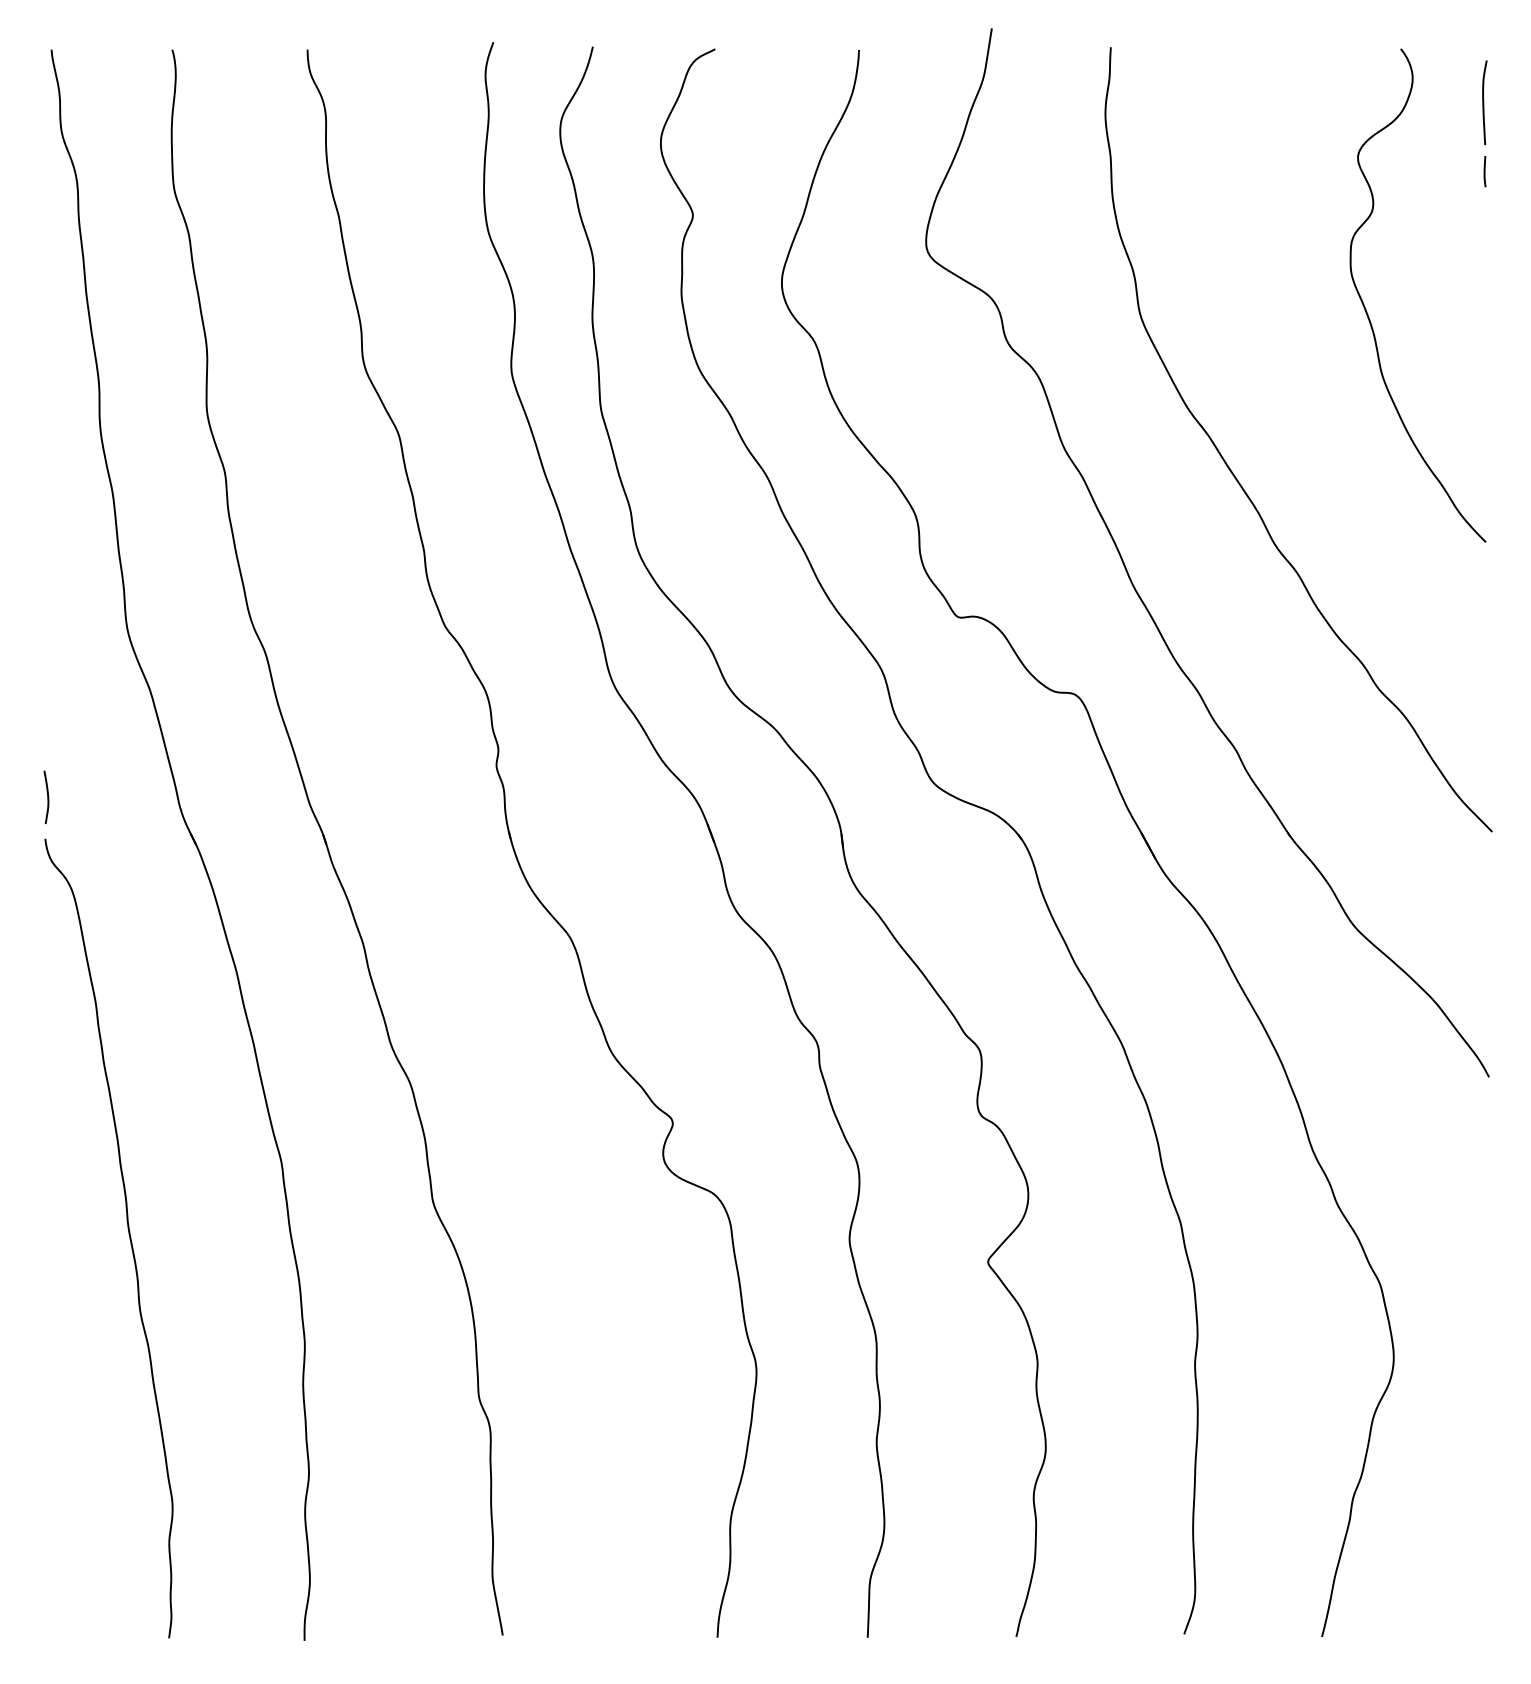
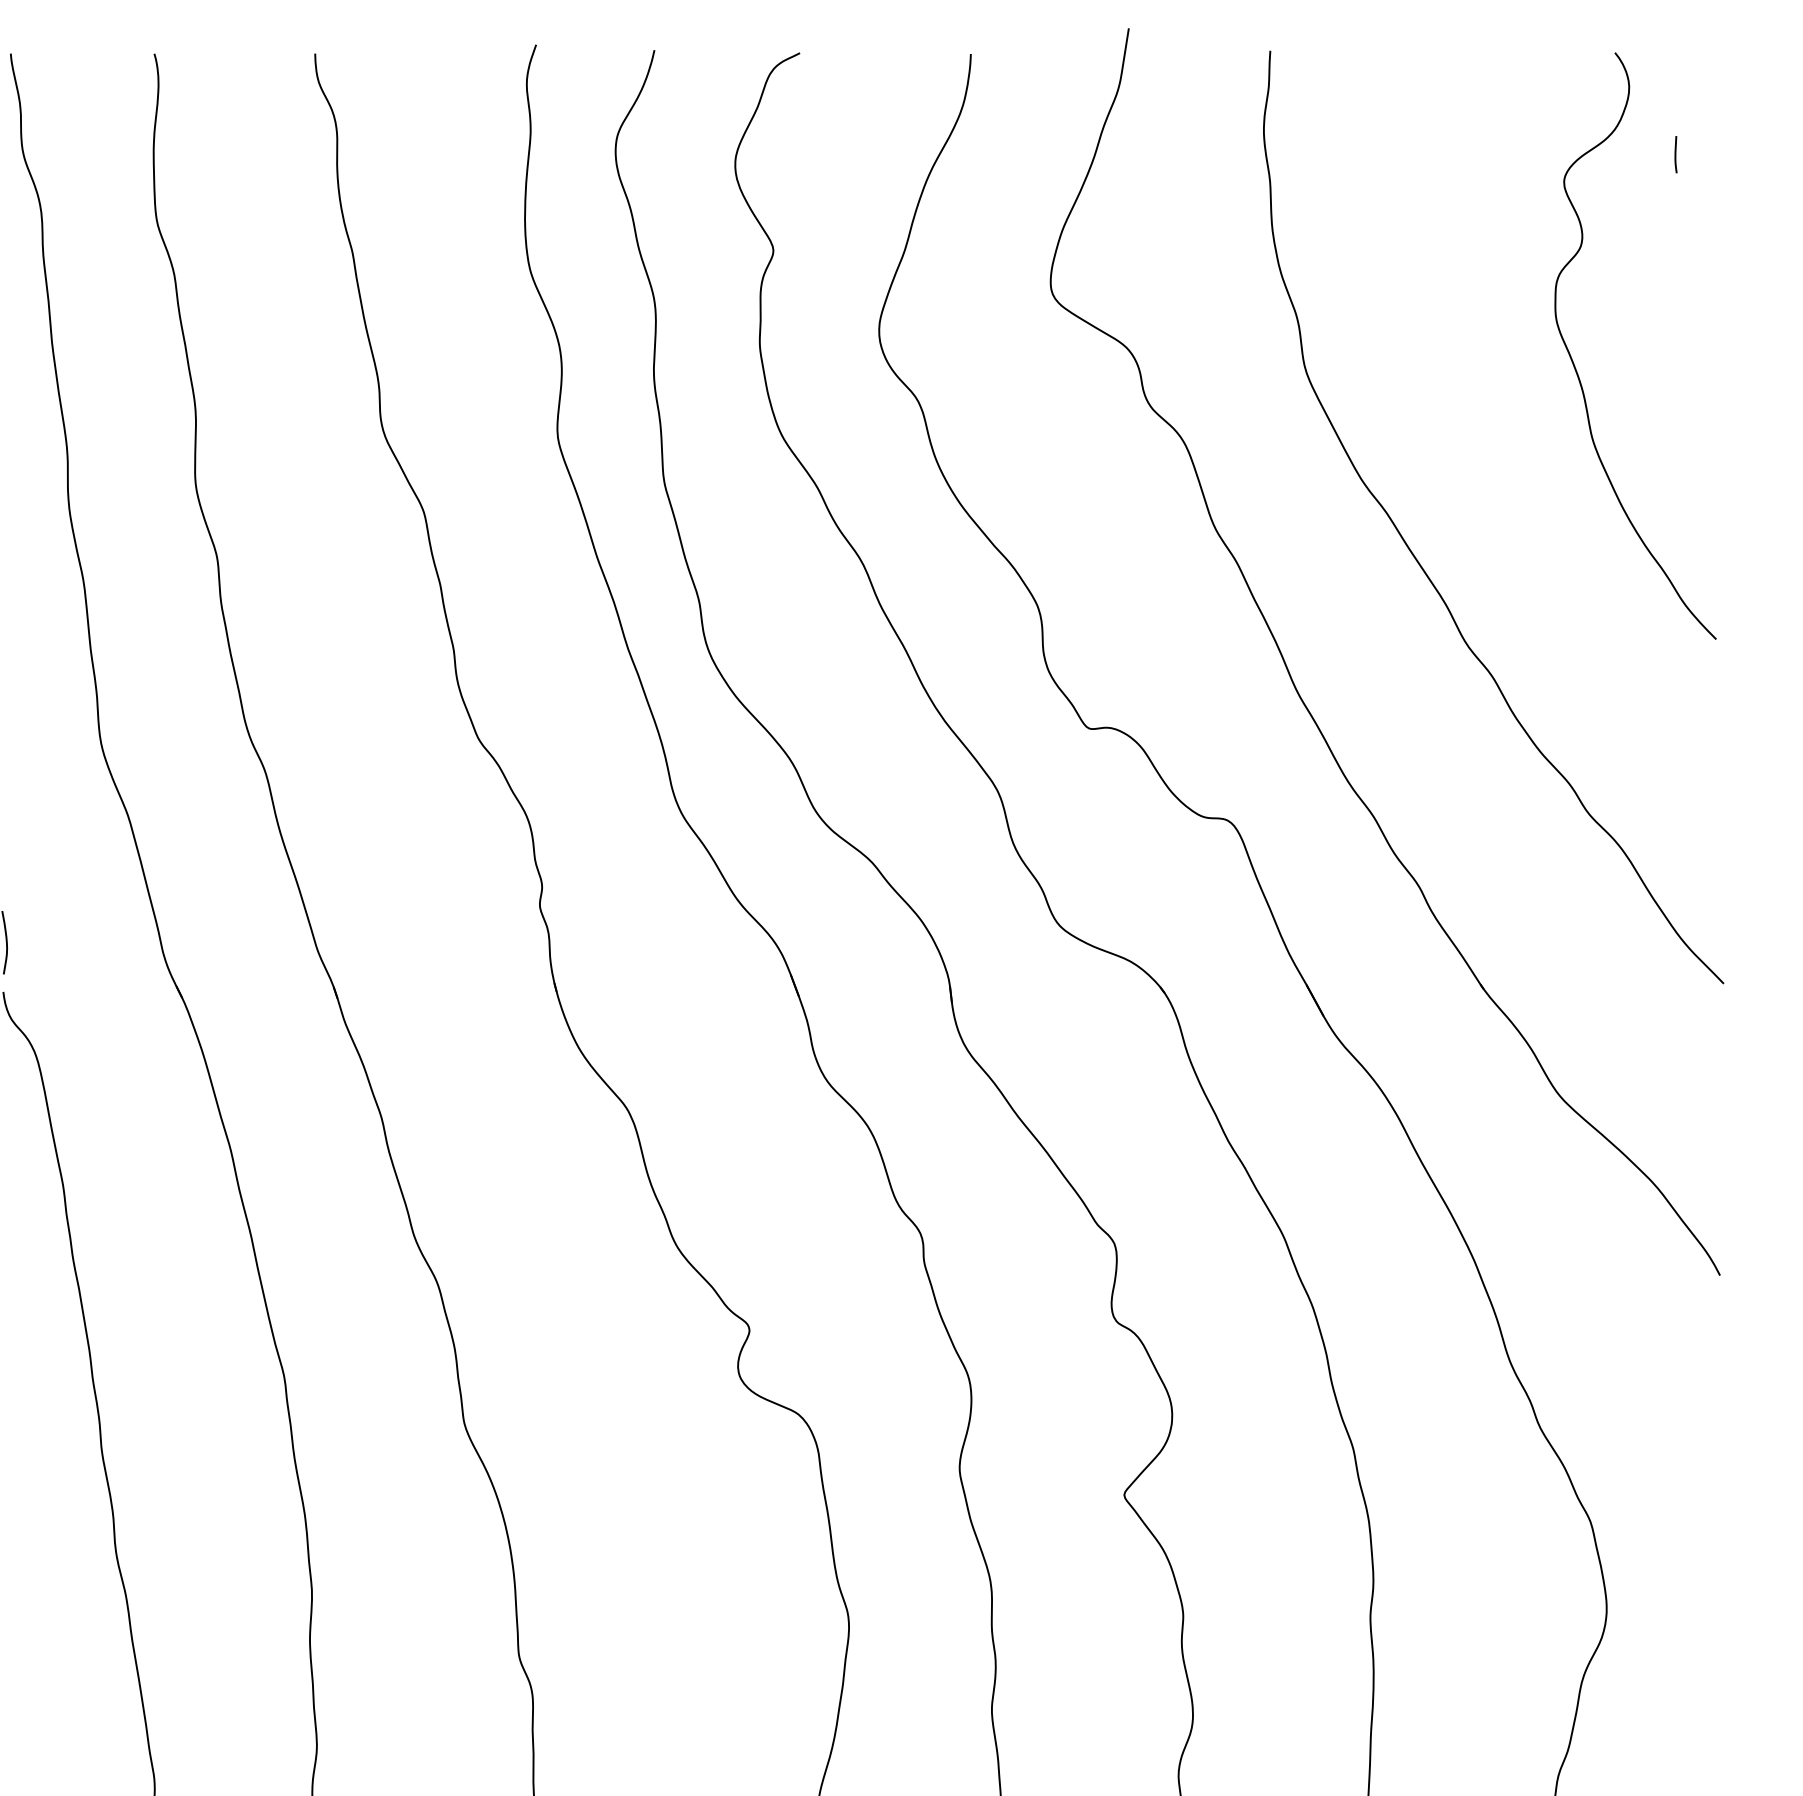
curve: (1484, 102) -> (1714, 116), removed
line: (1484, 171) -> (1675, 154), moved

